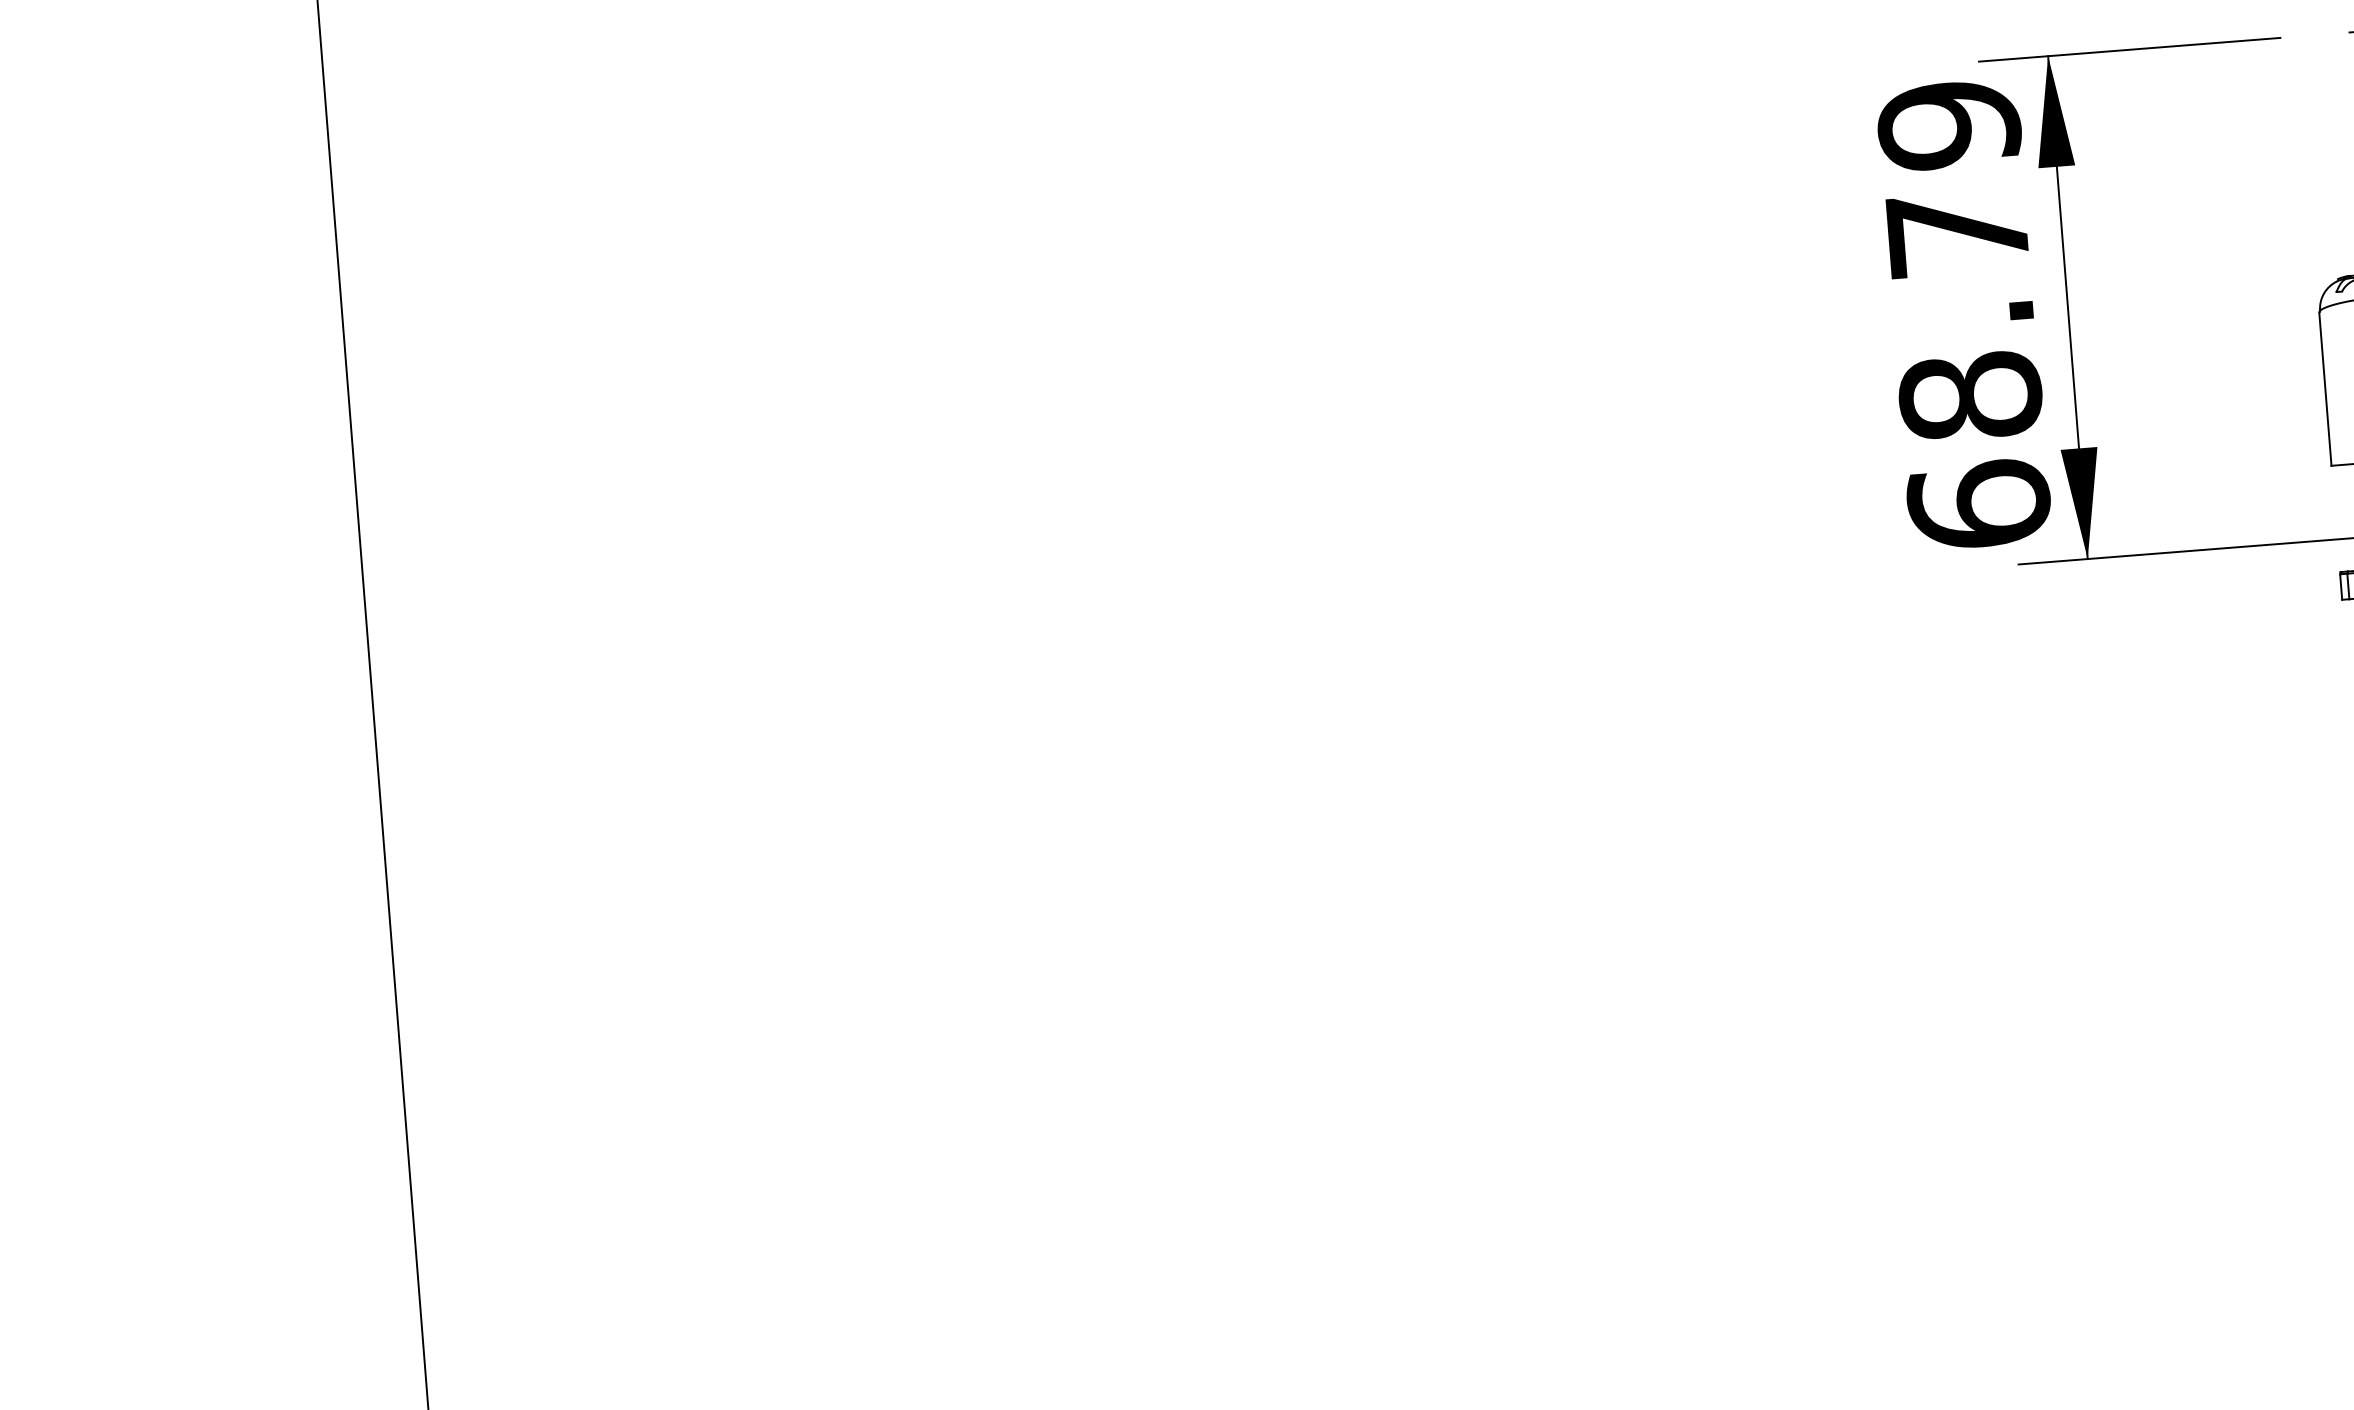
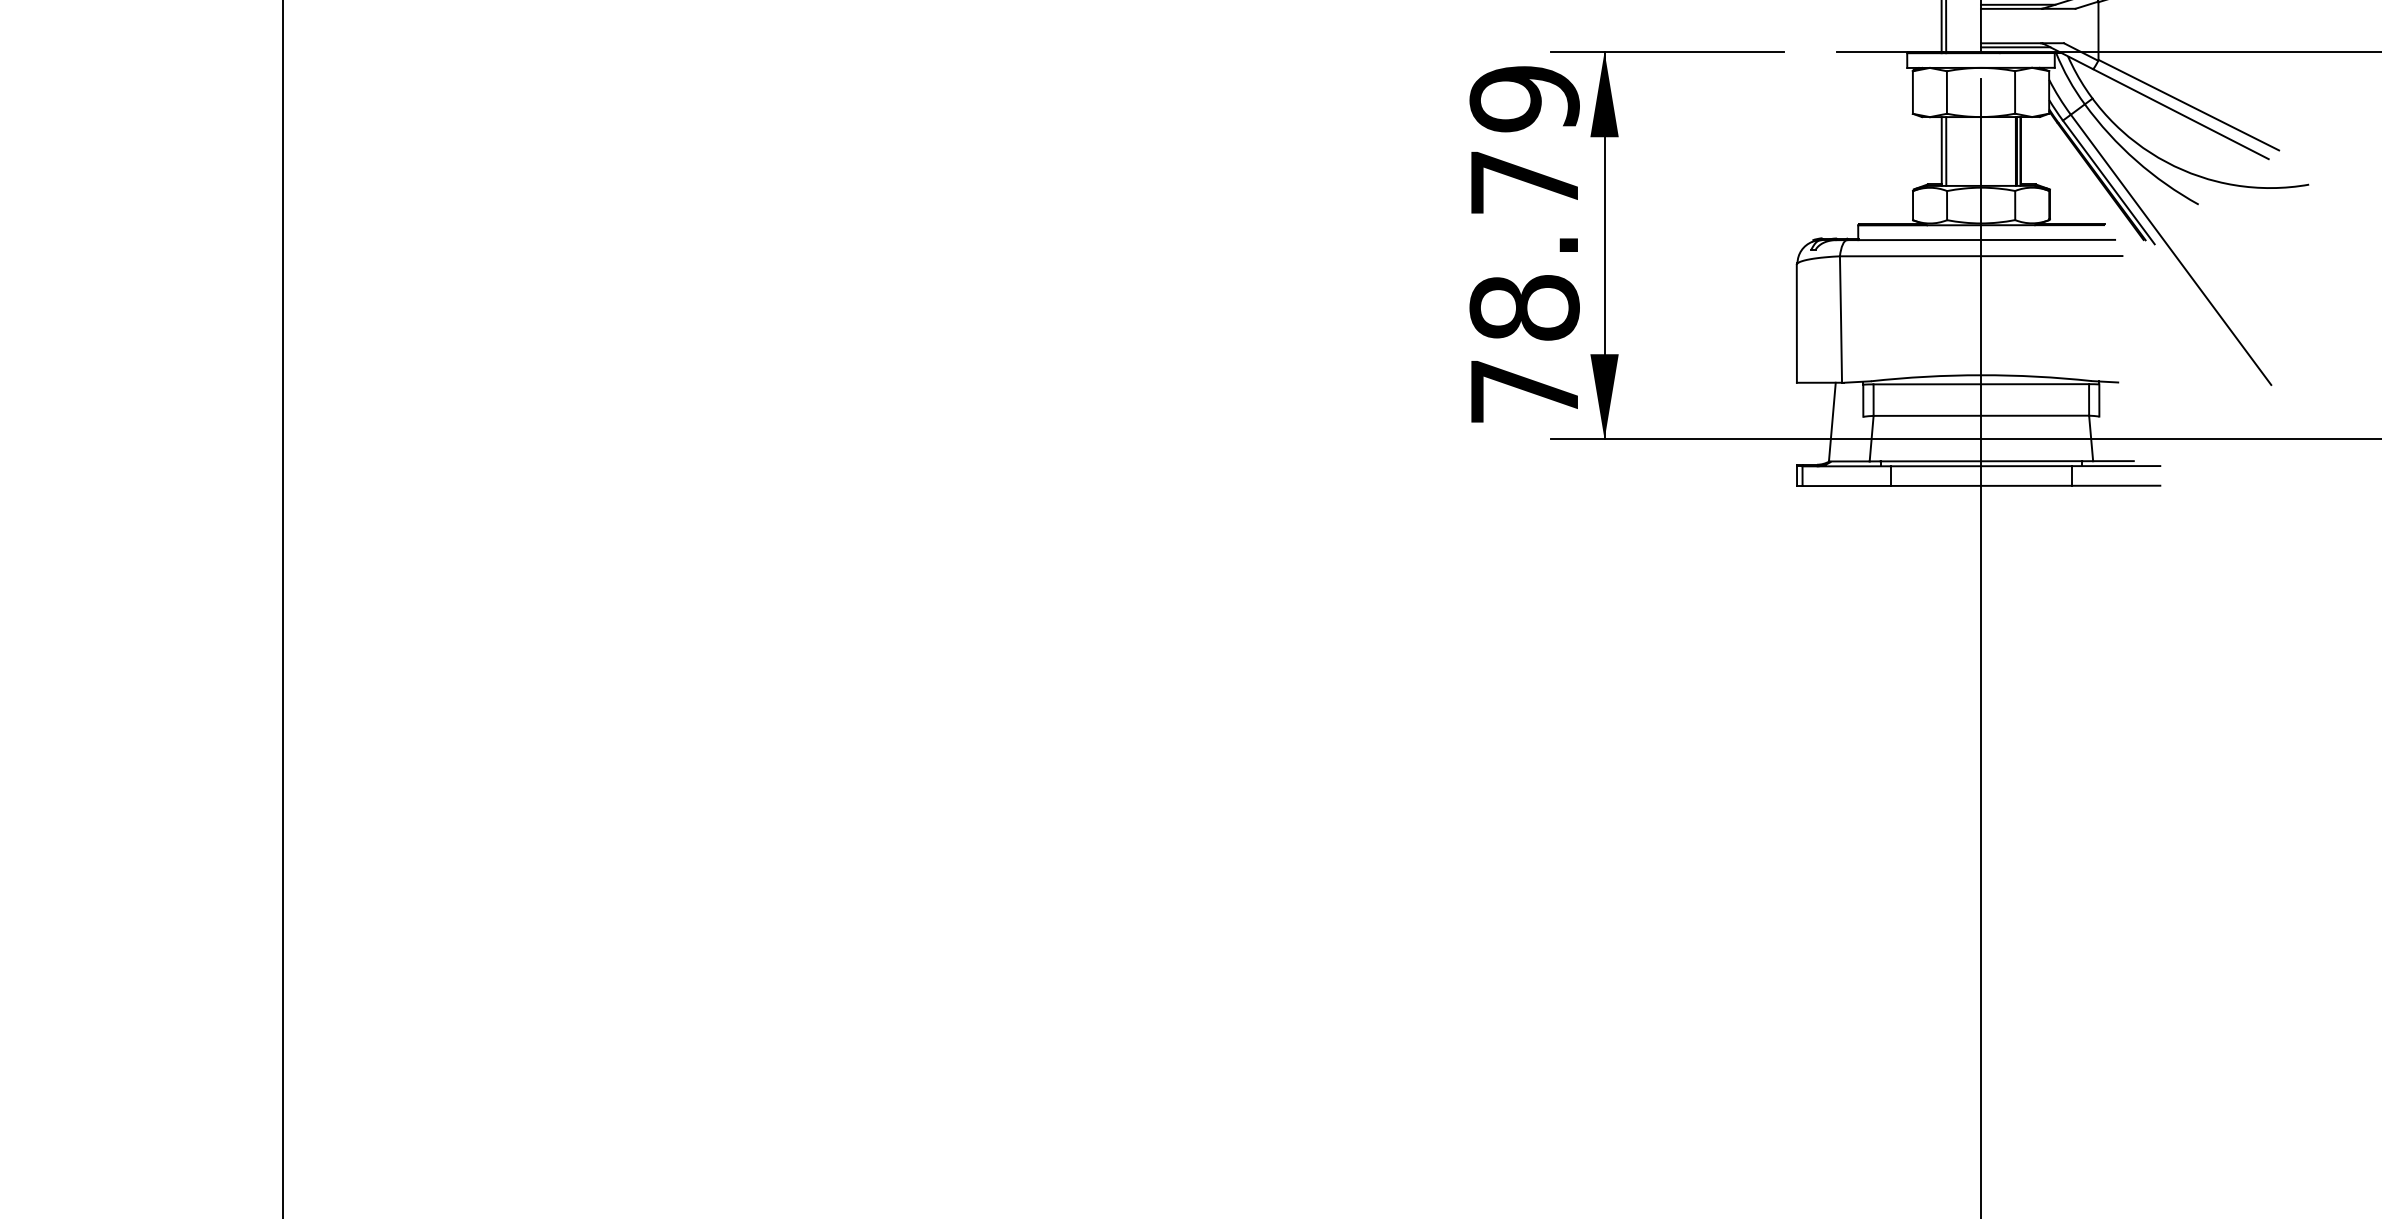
text: (1978, 504) -> (1524, 391), 68.79 -> 78.79

